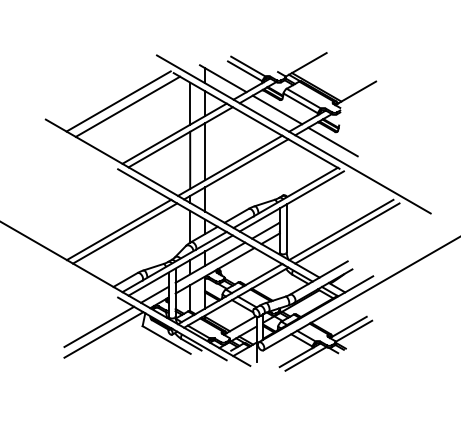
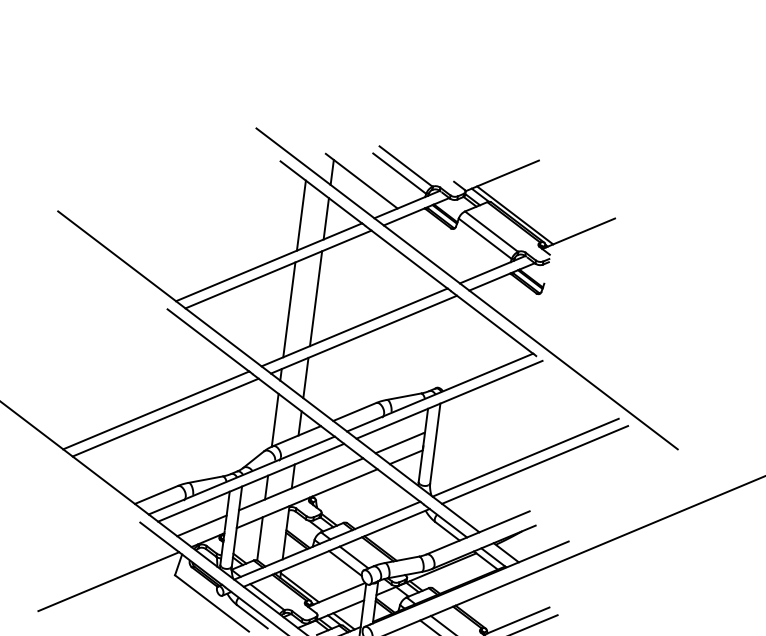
line: (118, 101) -> (182, 196), removed
line: (127, 106) -> (196, 207), removed
line: (277, 109) -> (445, 243), removed
line: (332, 141) -> (529, 308), removed
line: (99, 326) -> (103, 566), removed

